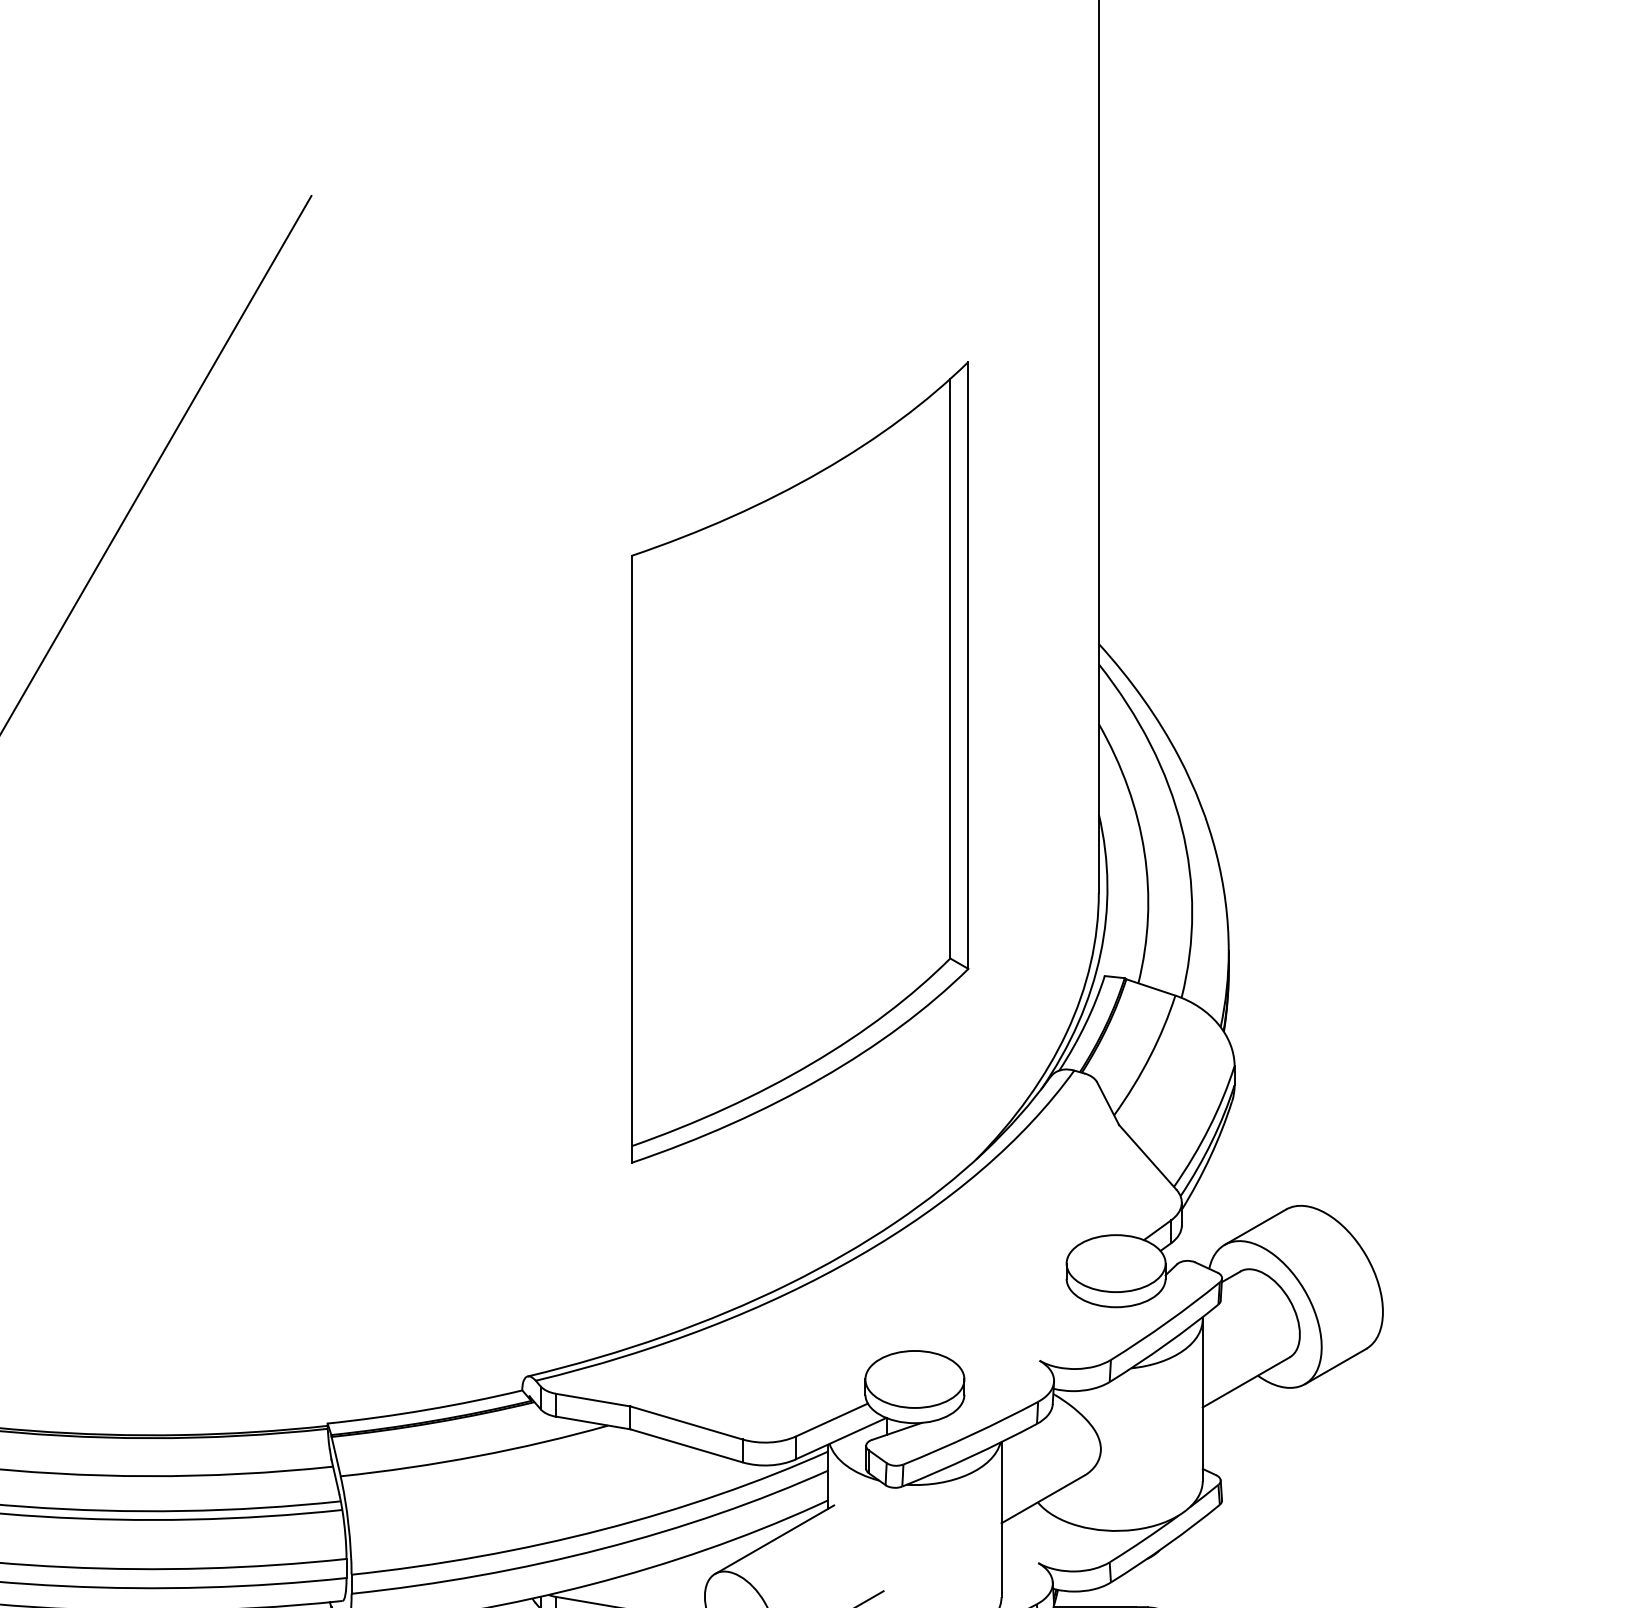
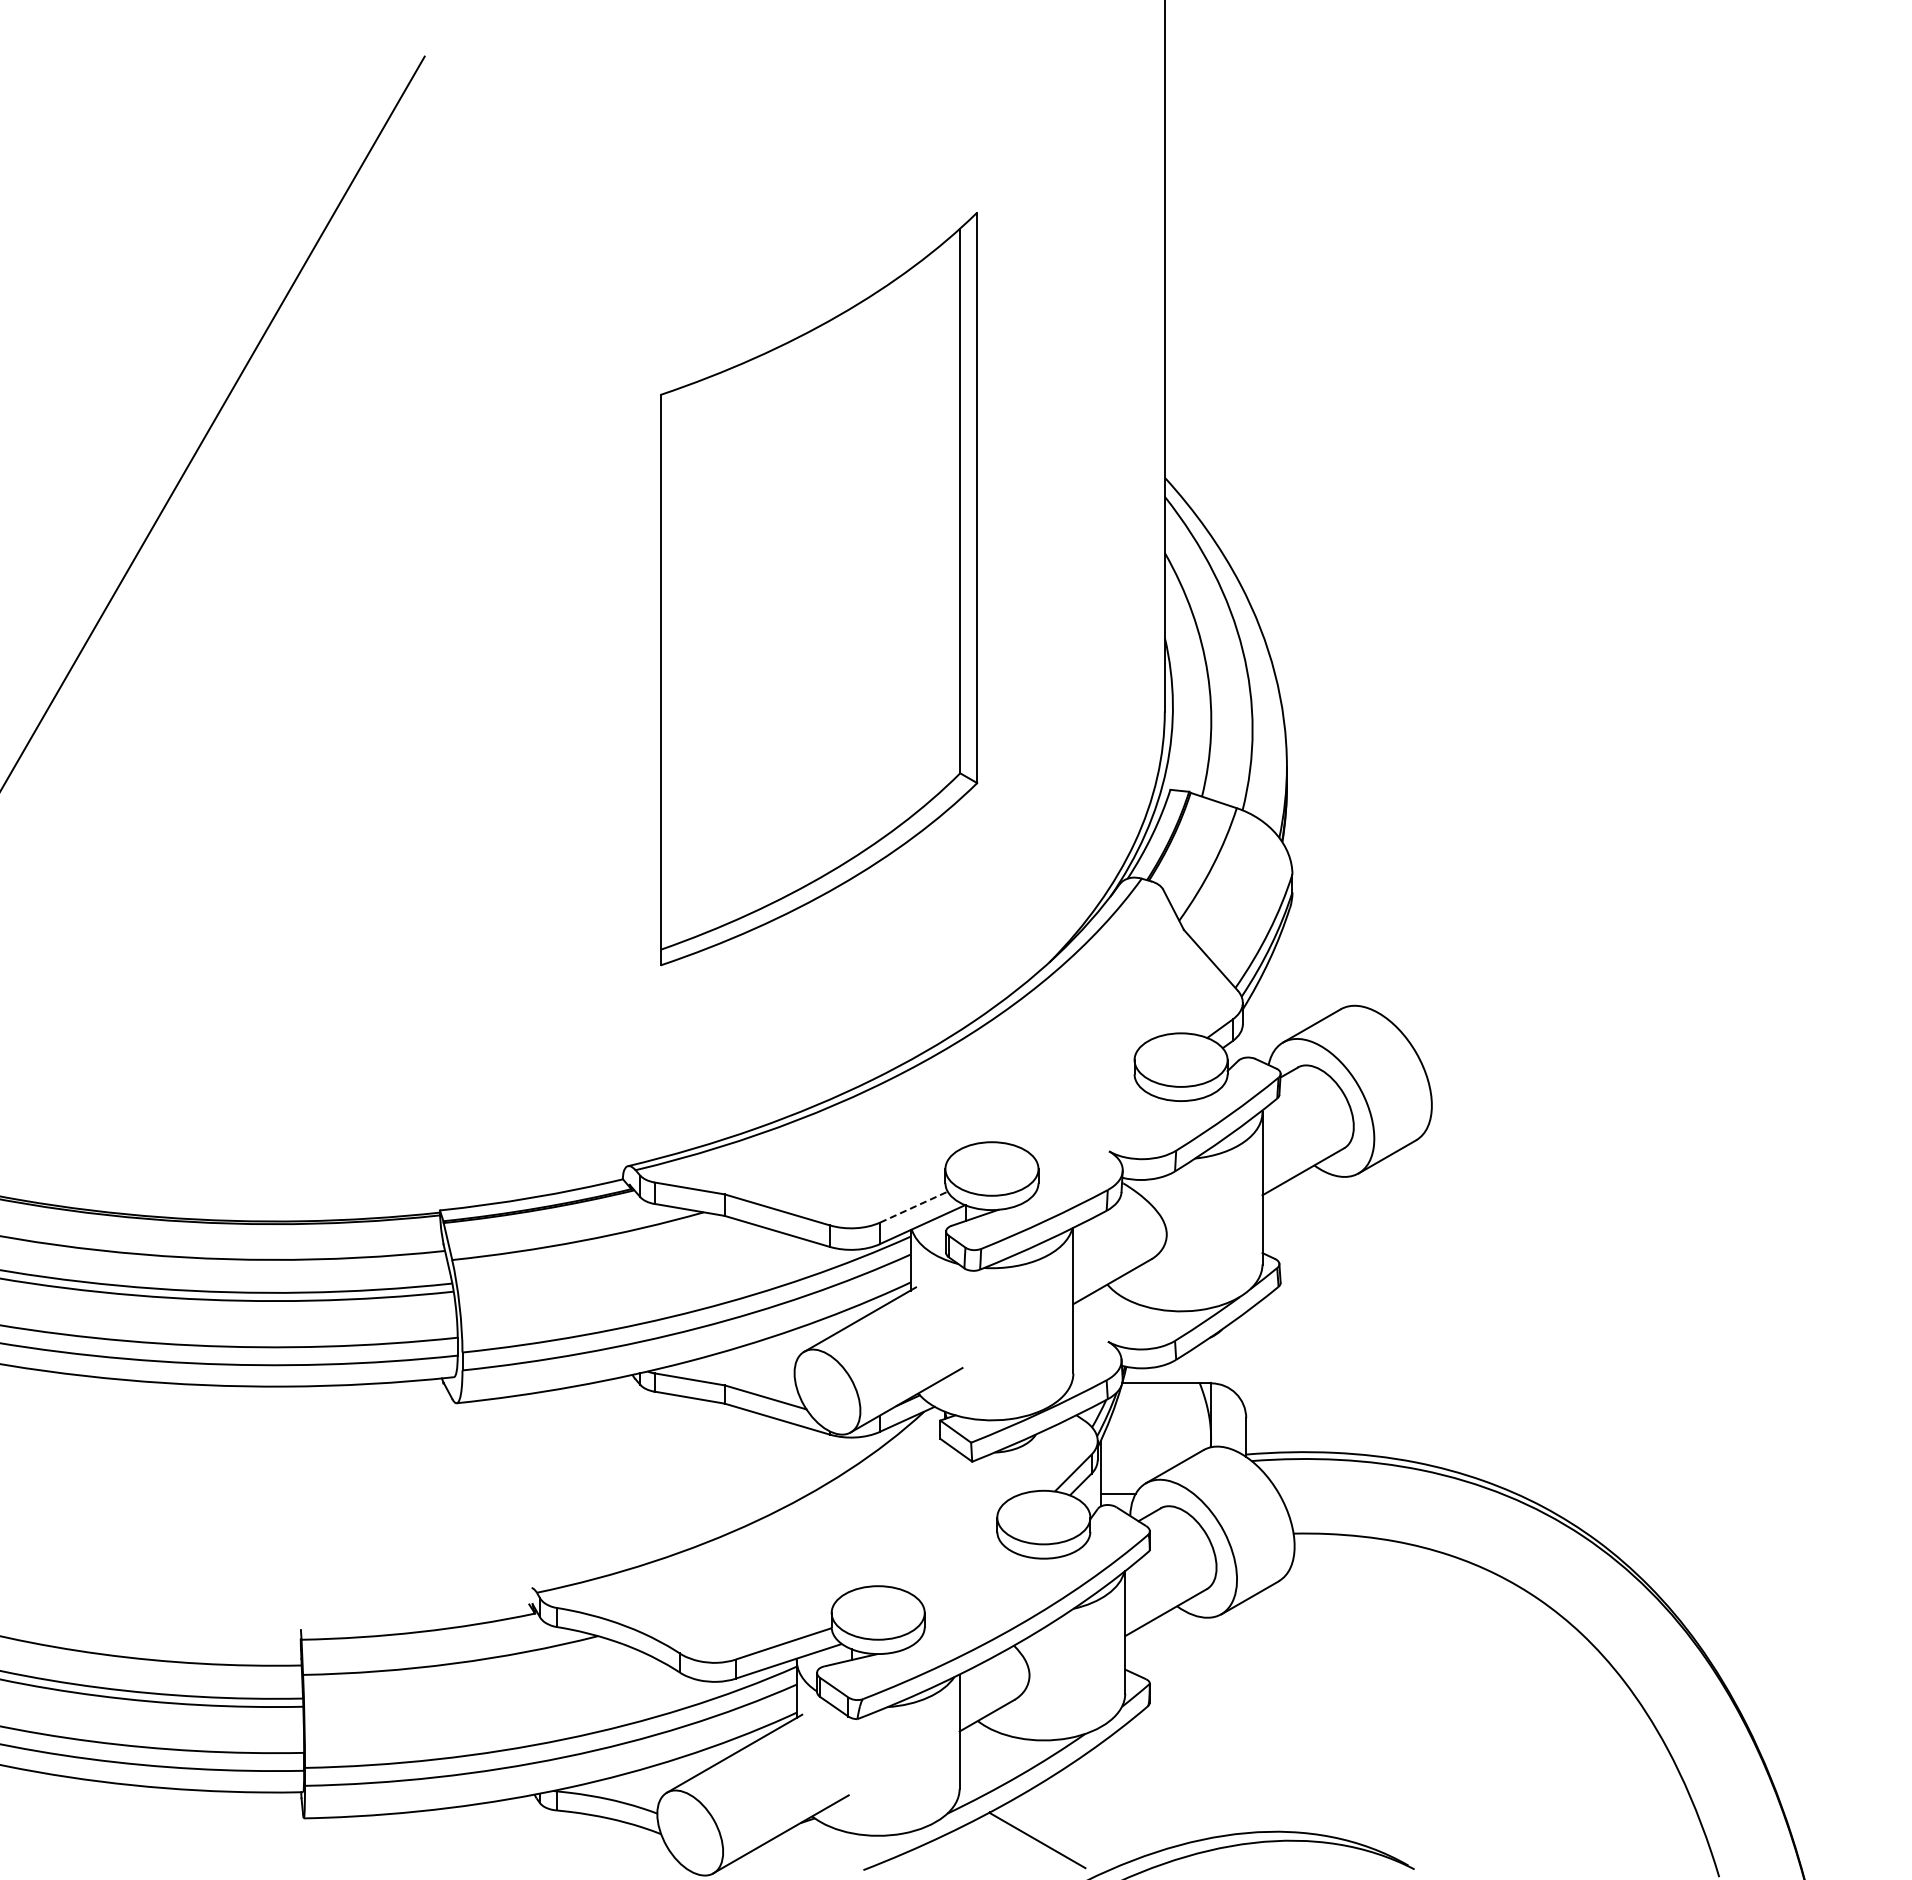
part: (800, 762) -> (819, 589), moved
line: (832, 1419) -> (914, 1206), solid -> dashed

